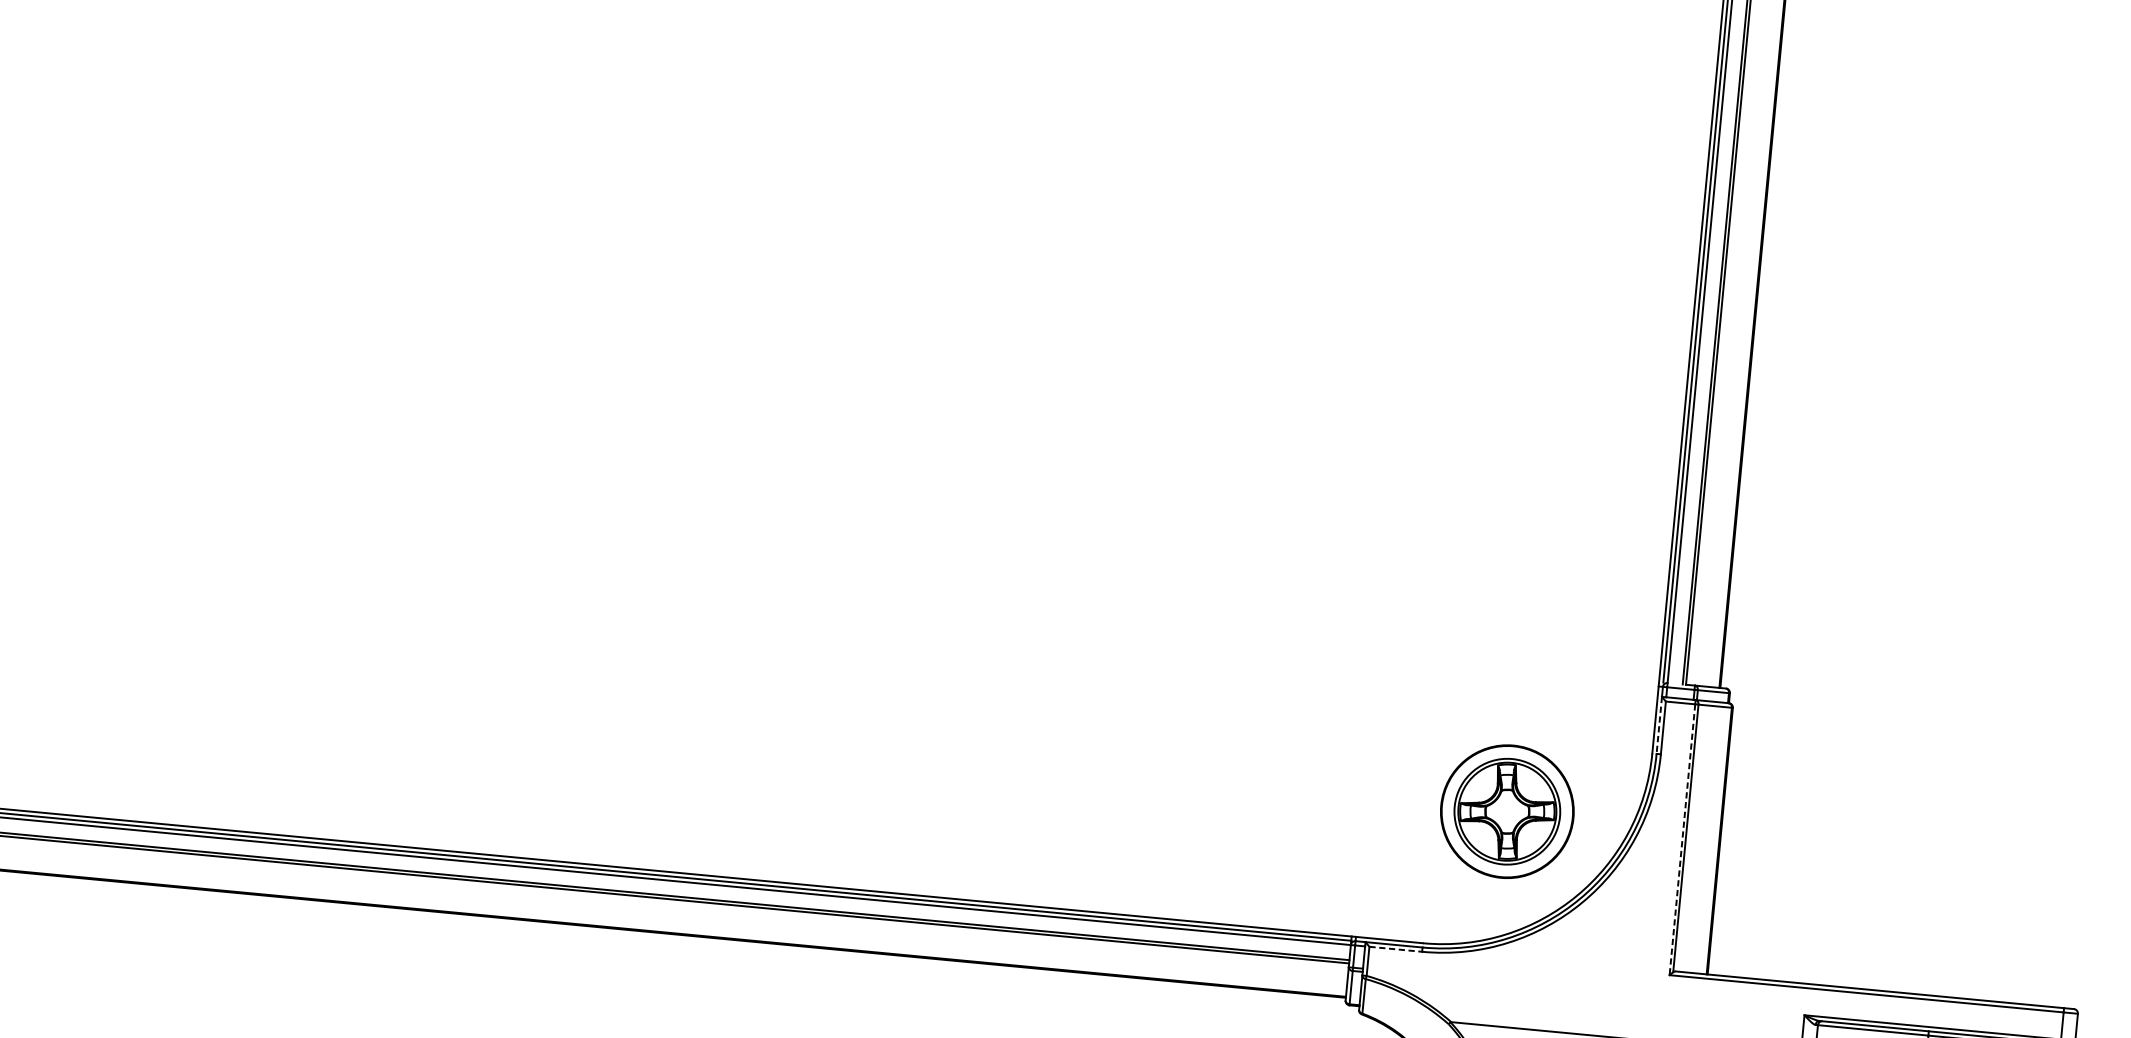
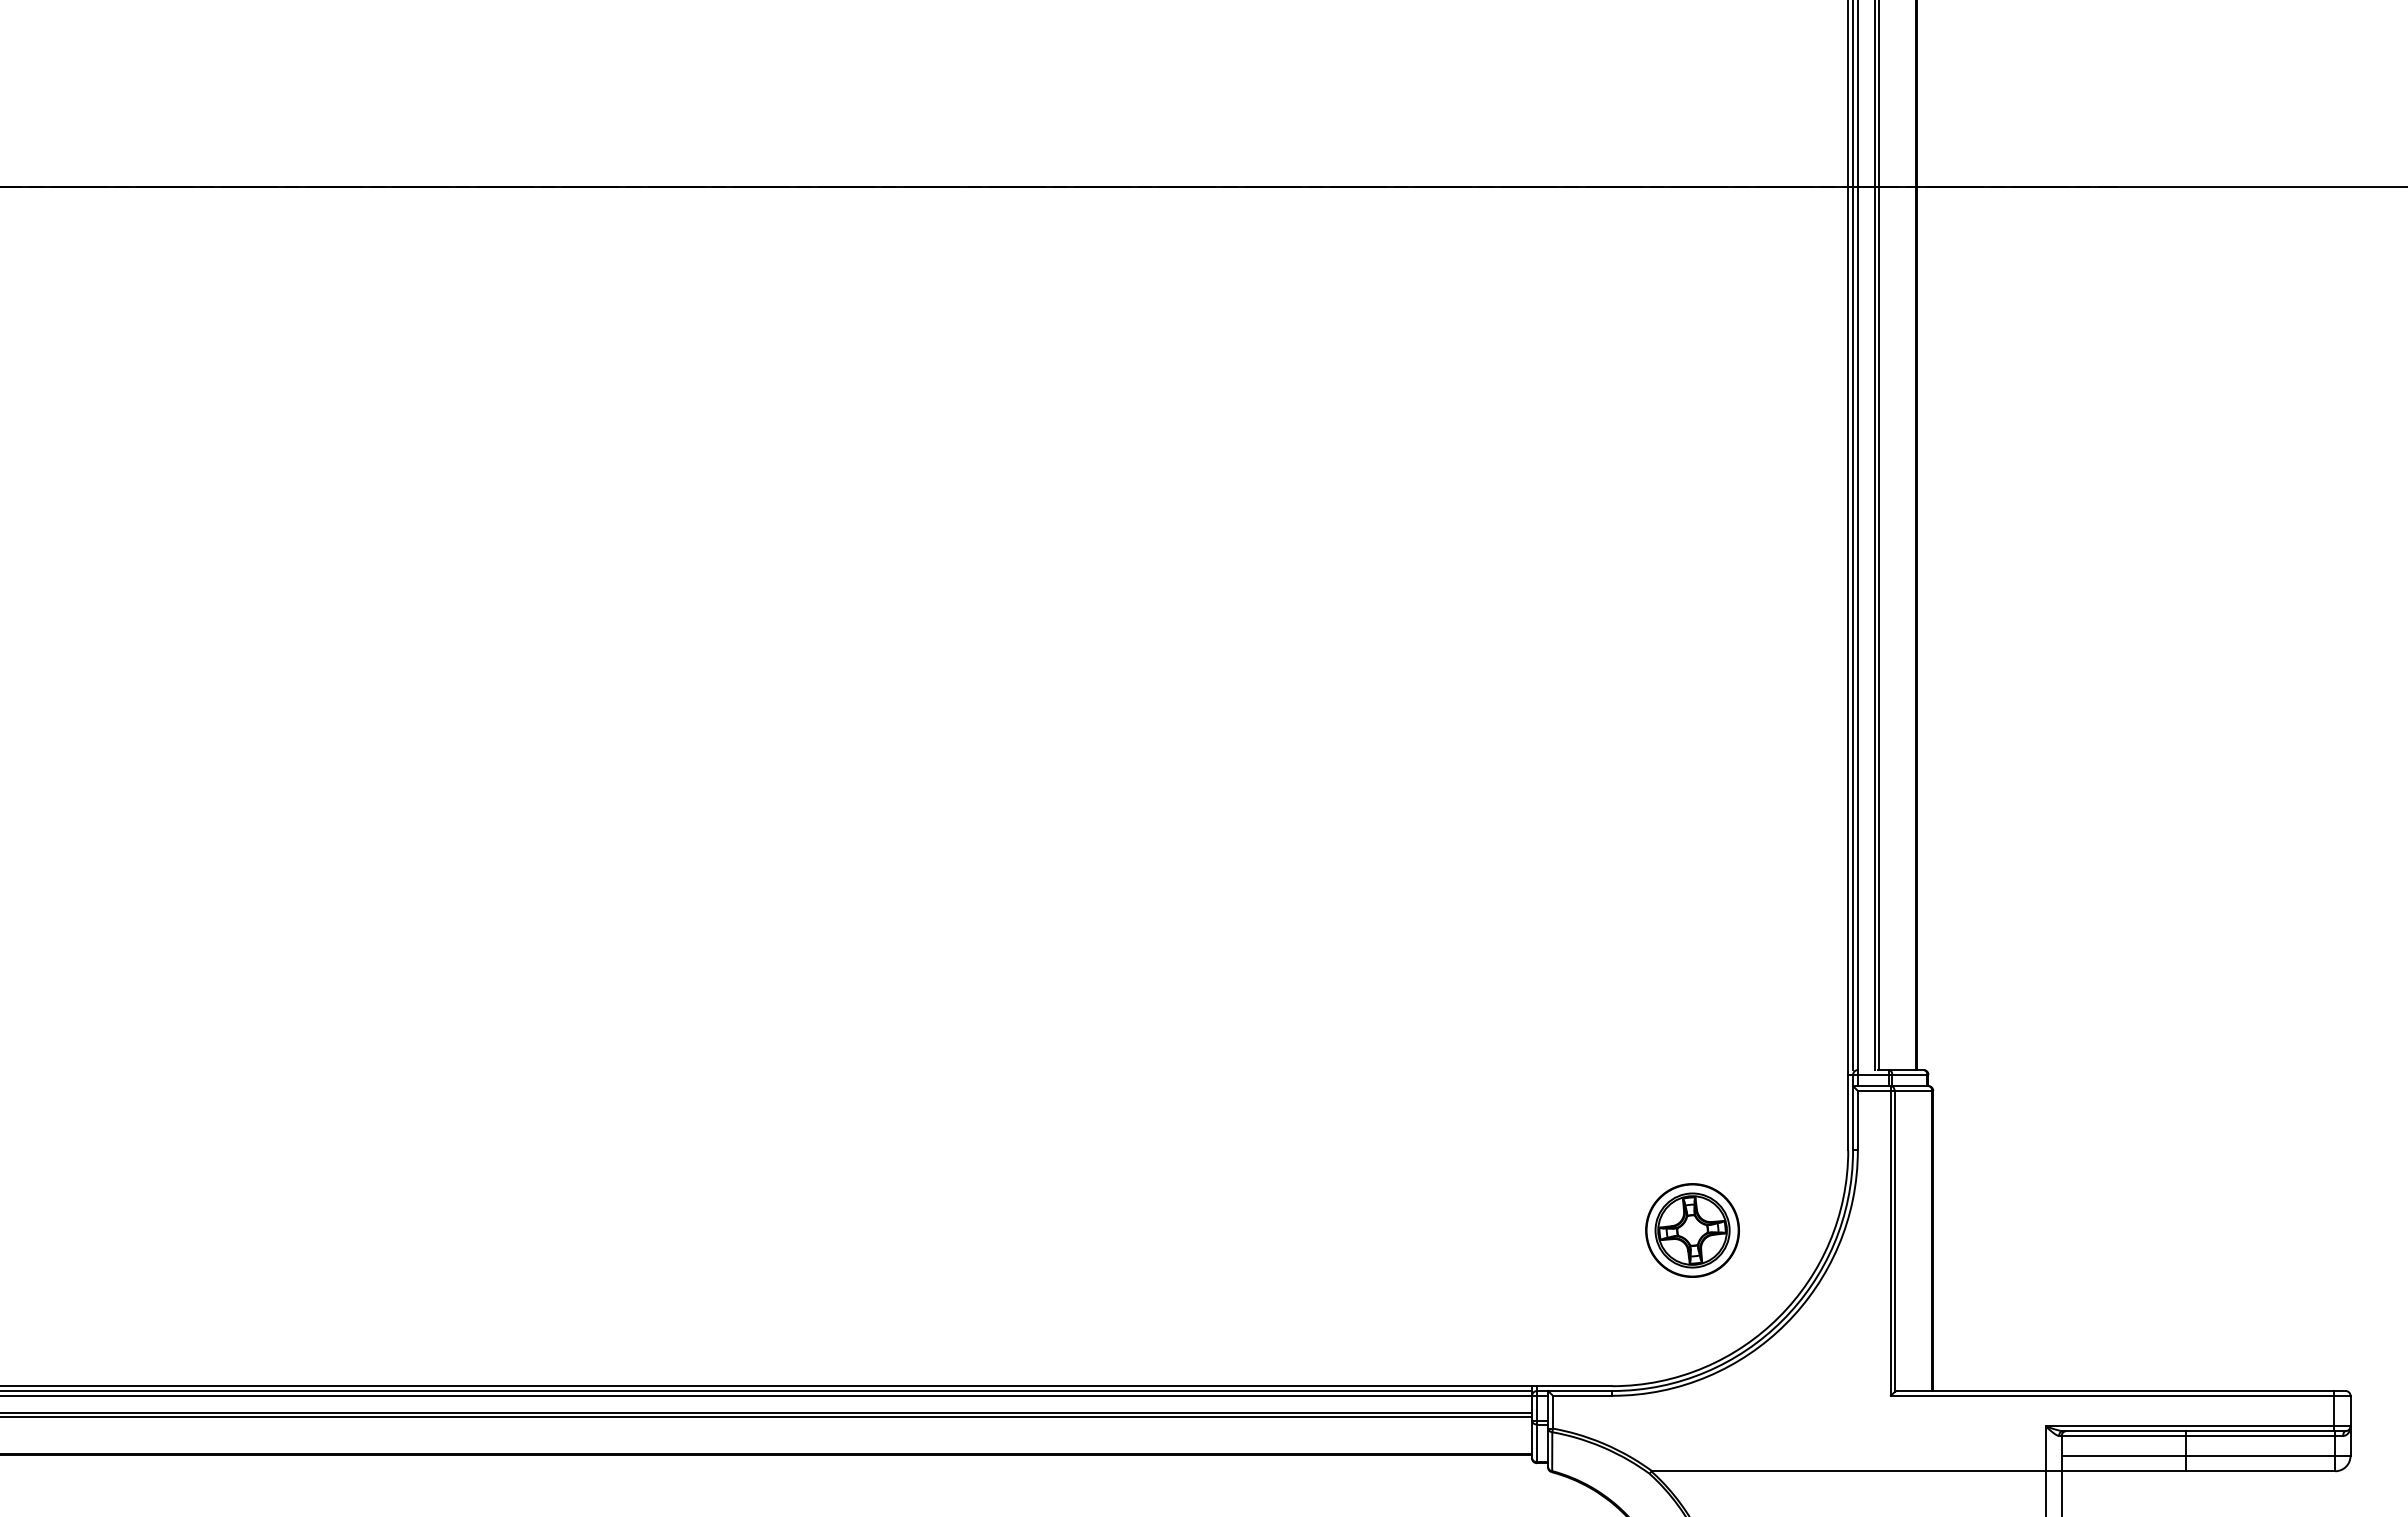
line: (1659, 725) -> (1853, 1118), dashed -> solid
part: (1507, 811) -> (1692, 1230), size x0.62
line: (1682, 839) -> (1890, 1243), dashed -> solid
line: (1395, 949) -> (1582, 1395), dashed -> solid

